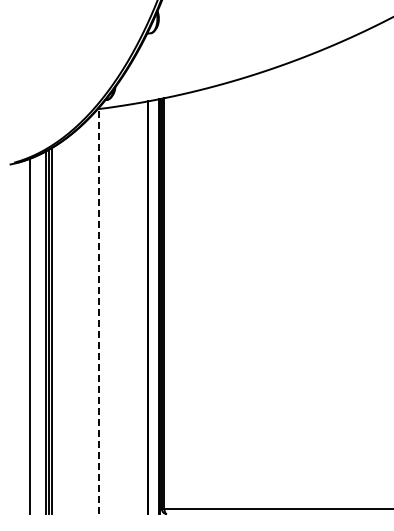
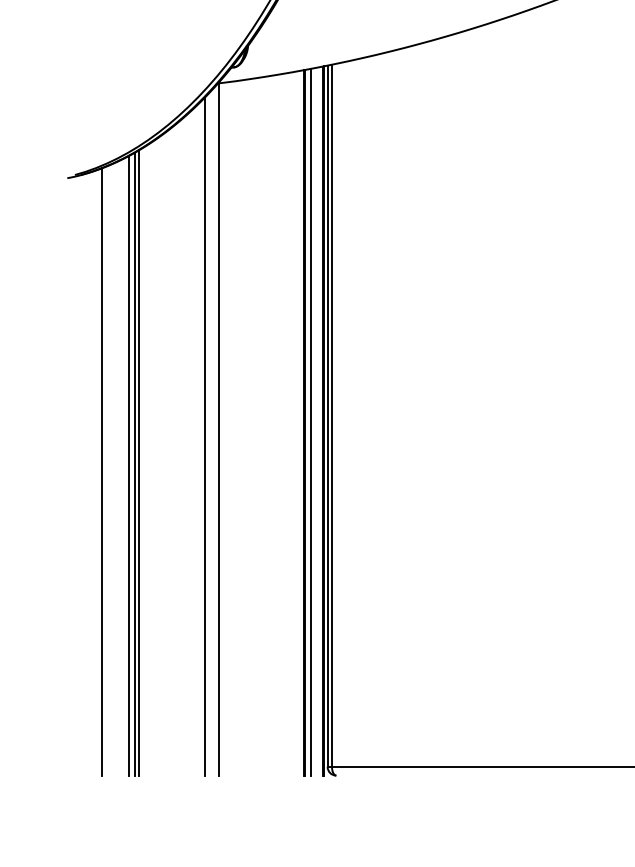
line: (152, 307) -> (311, 422), added
line: (98, 311) -> (219, 429), dashed -> solid
line: (90, 315) -> (205, 436), added

